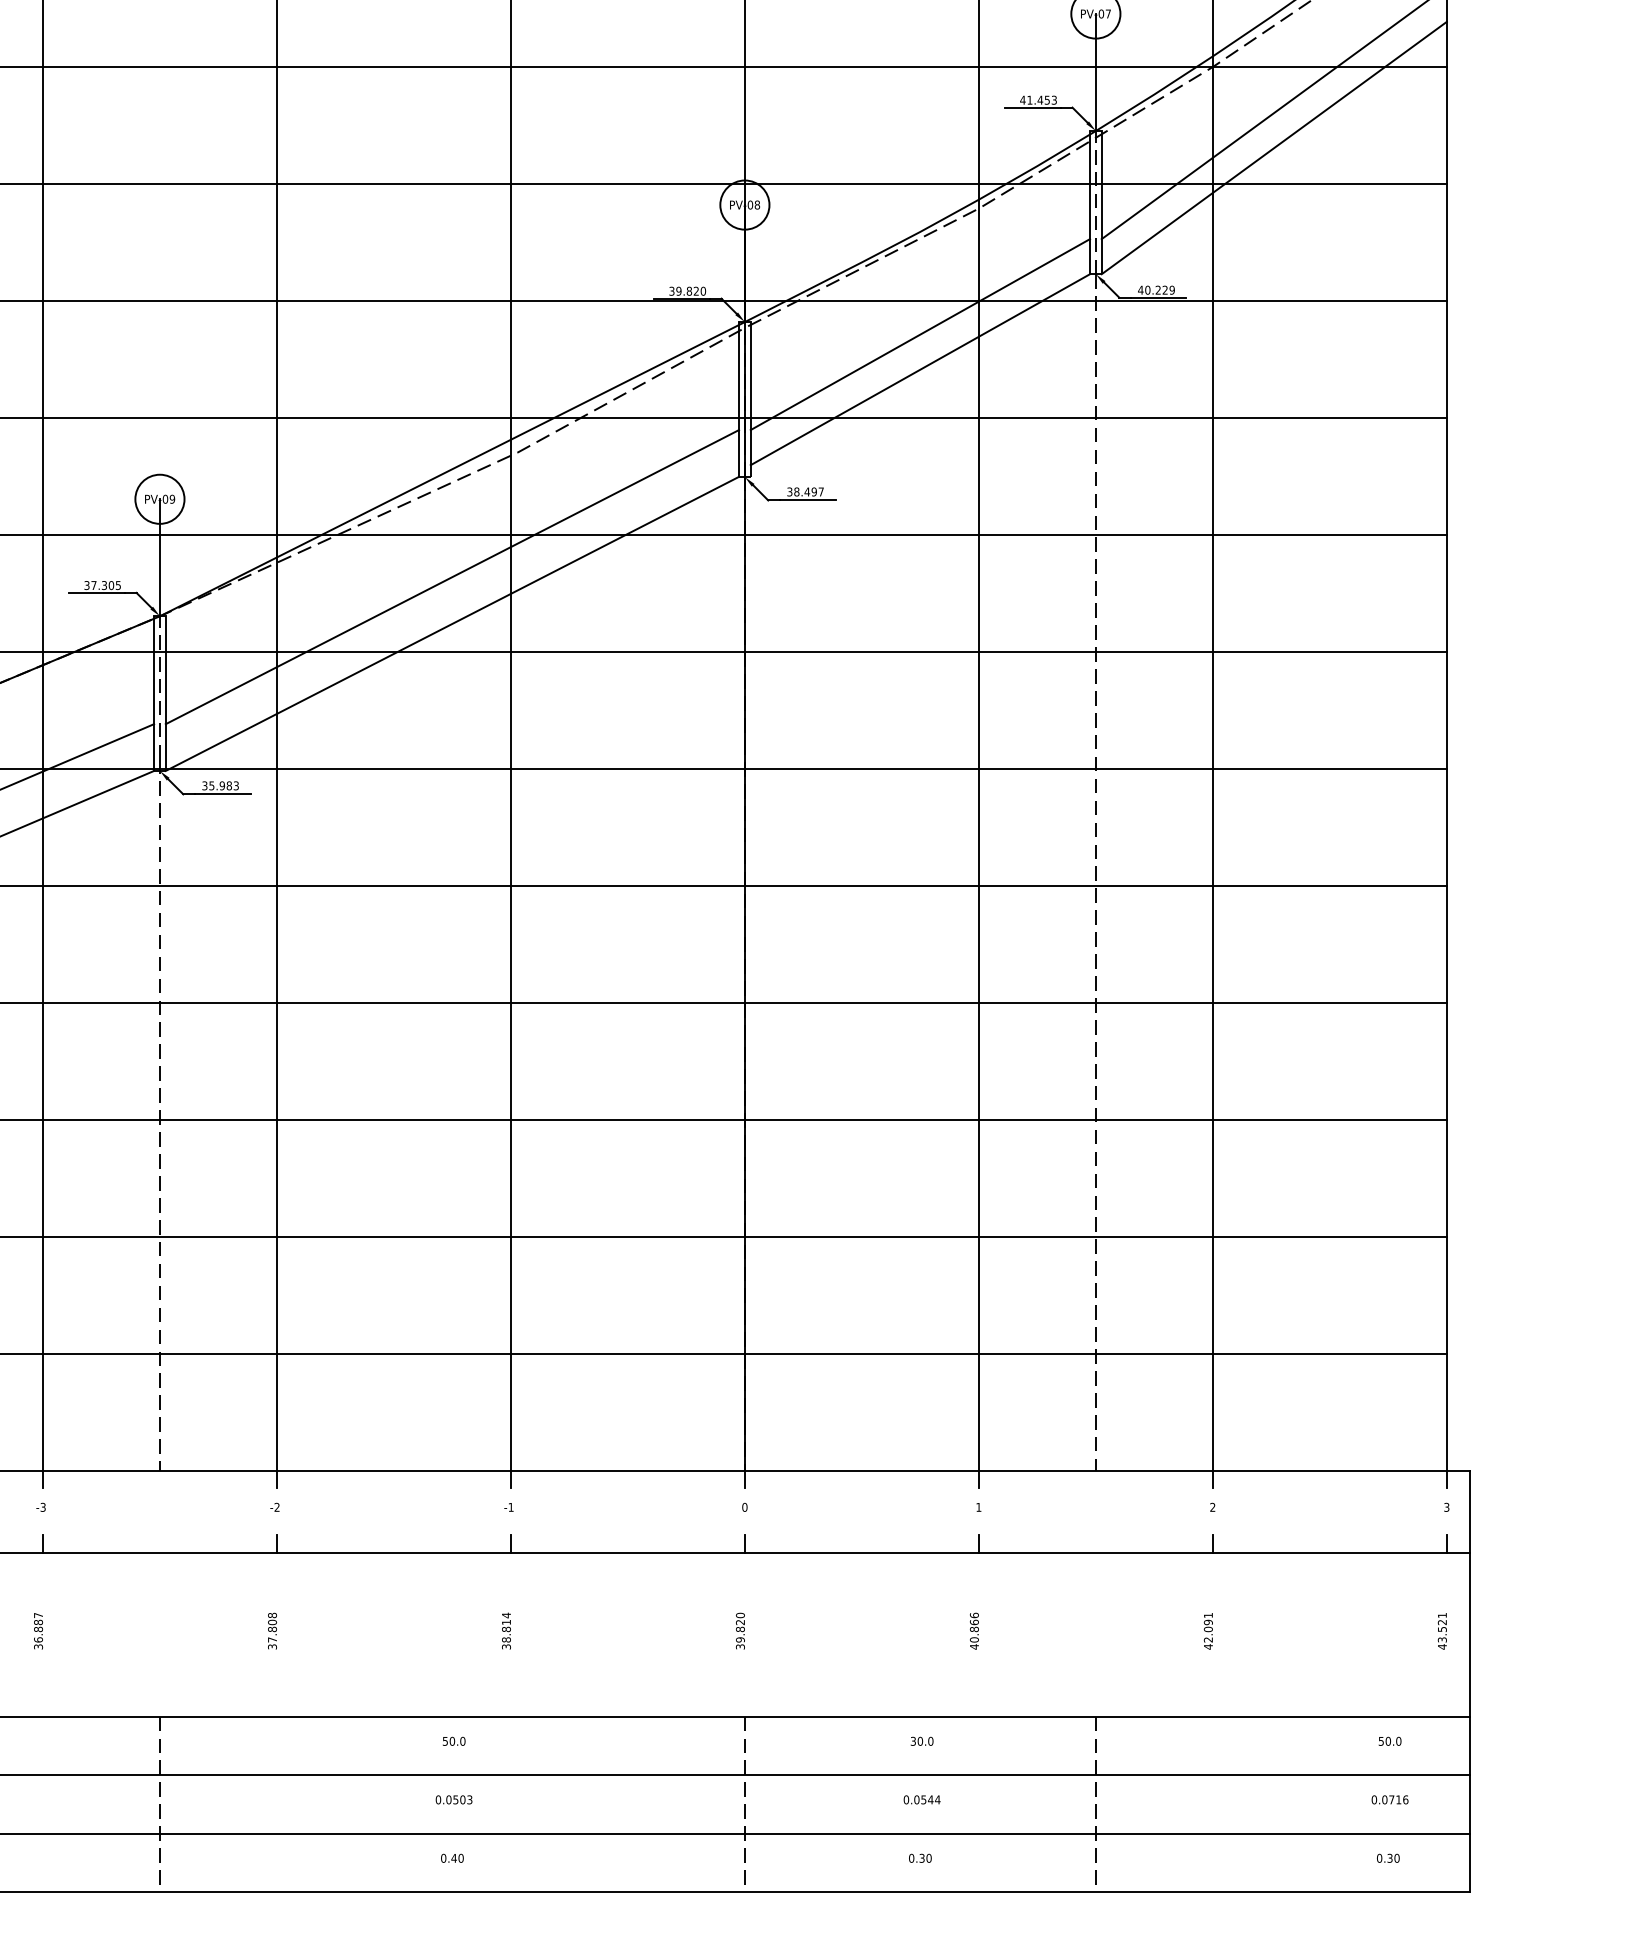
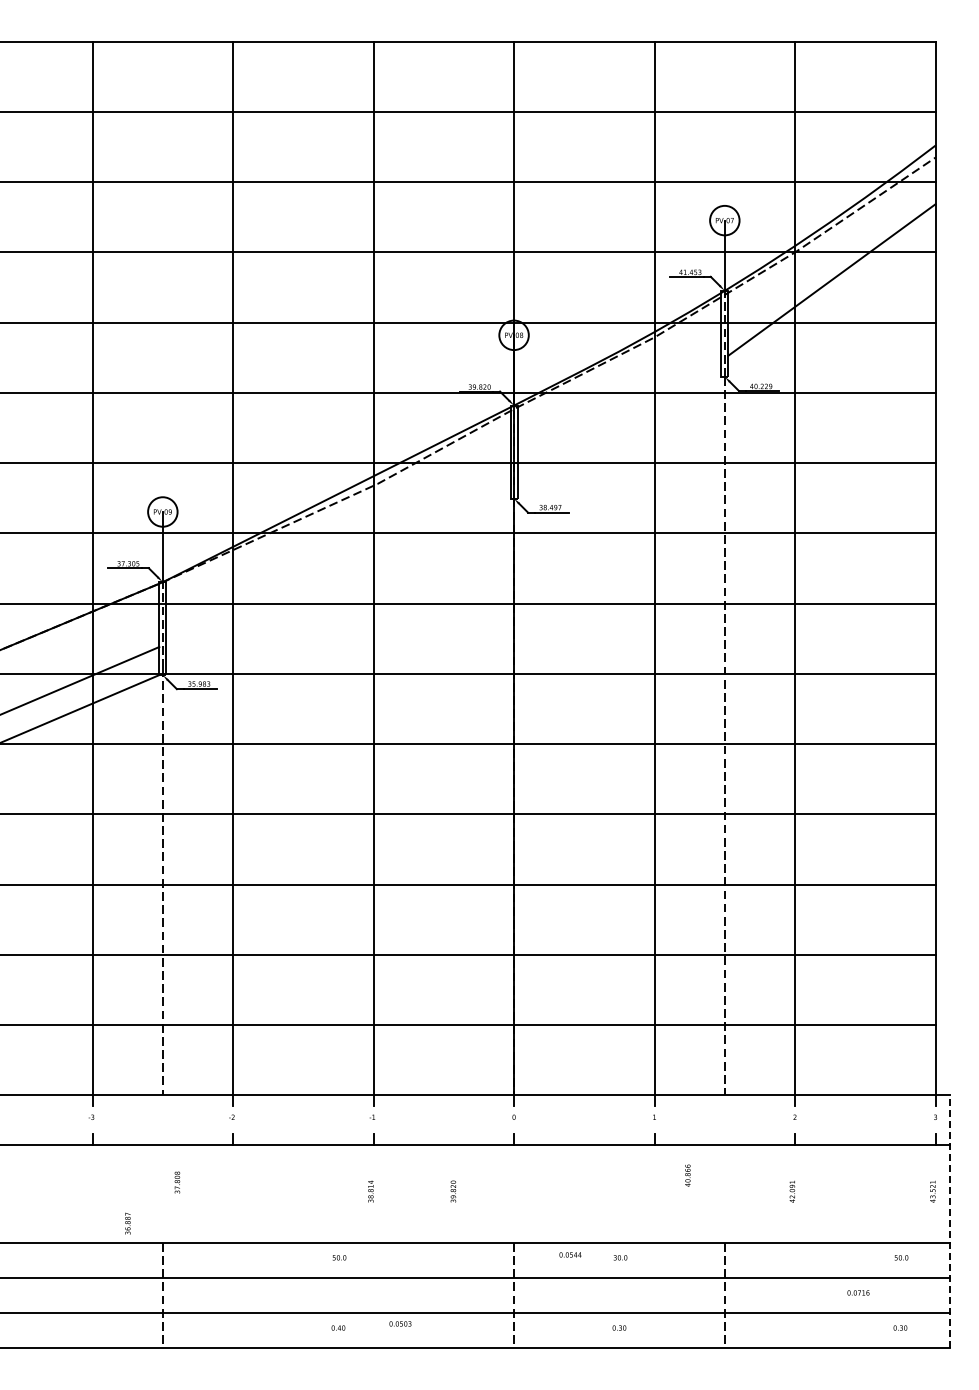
line: (1273, 147) -> (831, 300), removed
line: (920, 333) -> (619, 412), removed
line: (920, 368) -> (619, 433), removed
line: (452, 576) -> (338, 558), removed
line: (452, 623) -> (338, 586), removed
text: (37, 1630) -> (127, 1223), moved
text: (272, 1630) -> (177, 1182), moved
text: (740, 1630) -> (453, 1191), moved
text: (973, 1630) -> (687, 1175), moved
line: (1470, 1680) -> (949, 1221), solid -> dashed
text: (454, 1799) -> (400, 1323), moved
text: (922, 1799) -> (570, 1254), moved
text: (1390, 1799) -> (858, 1292), moved

